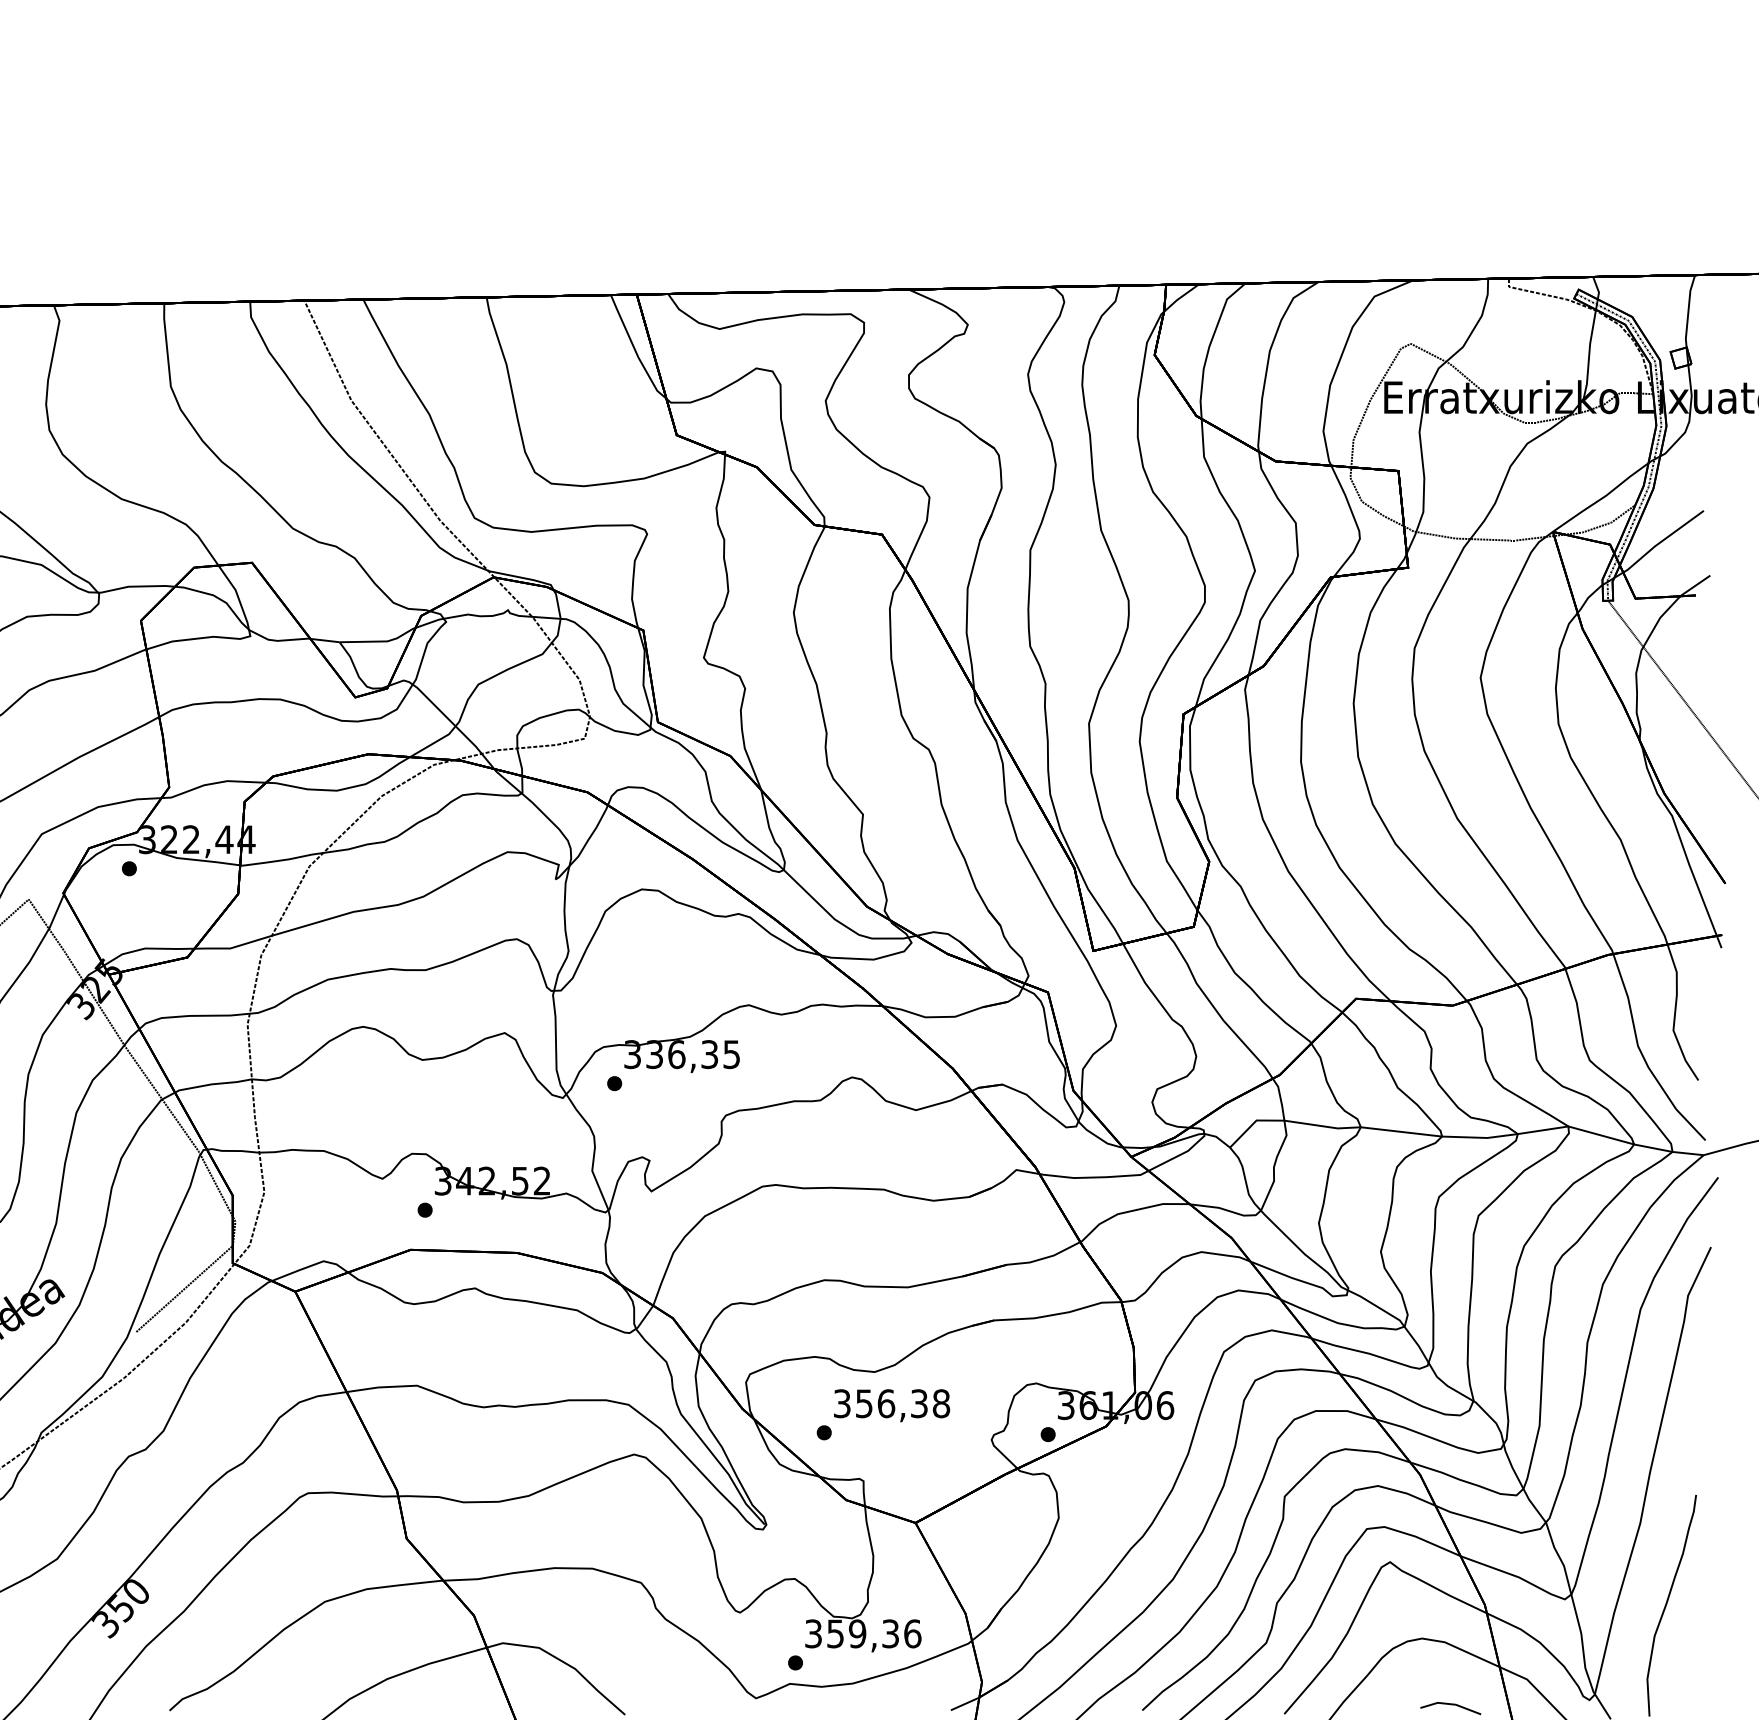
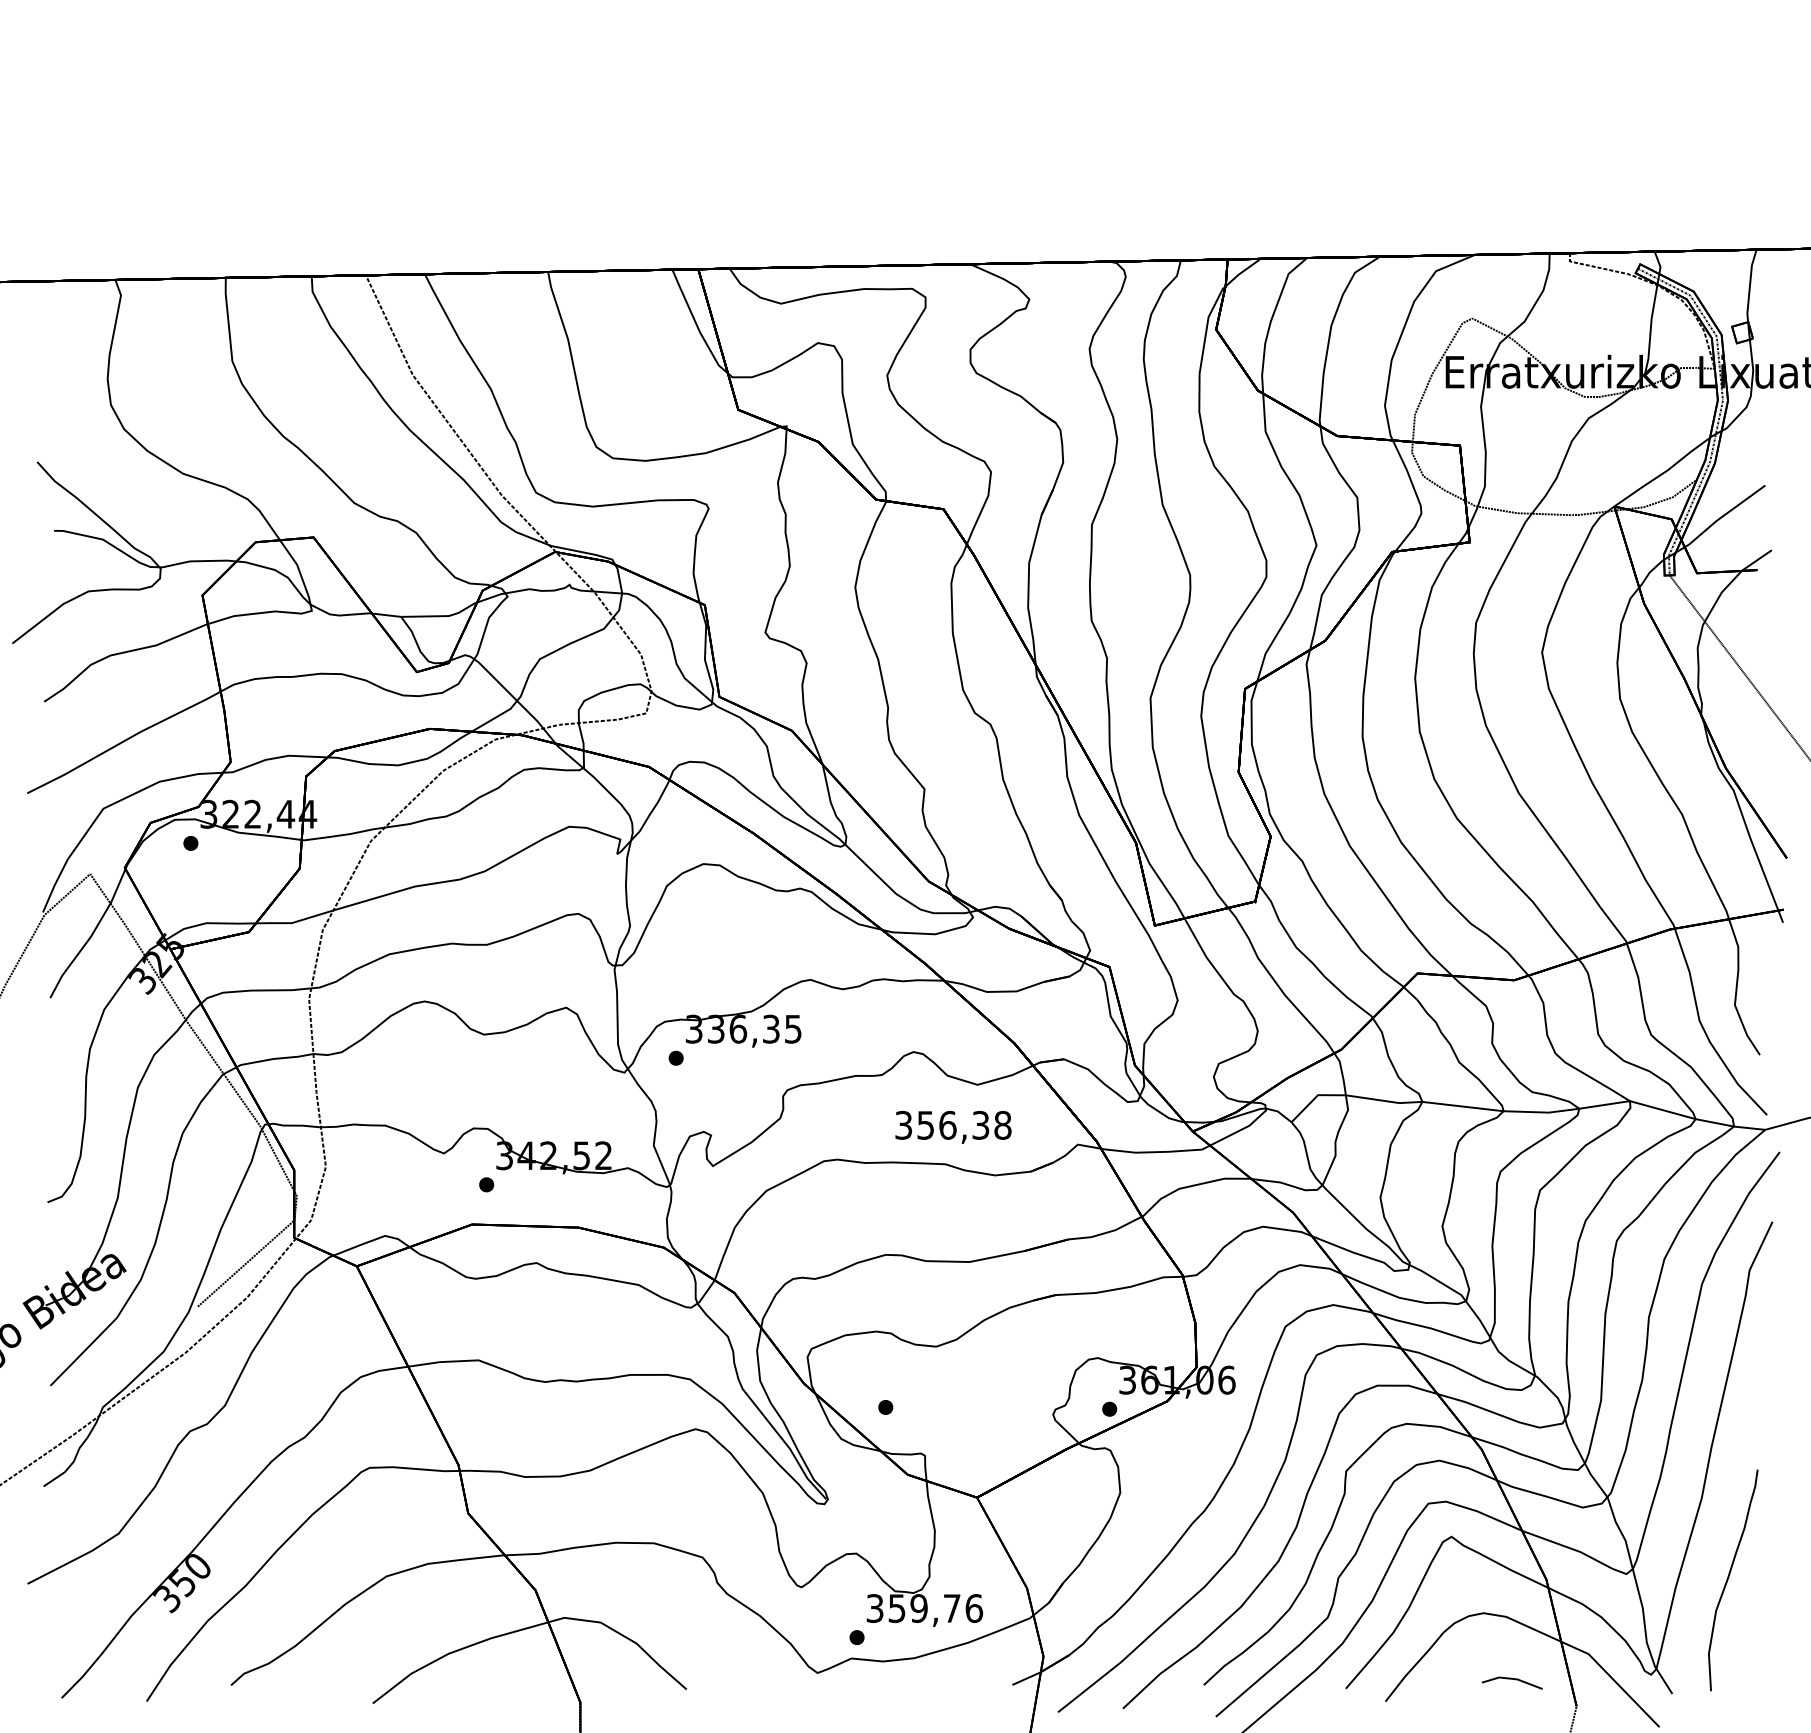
text: (891, 1404) -> (953, 1126), moved
text: (889, 1633) -> (951, 1608), 359,36 -> 359,76

